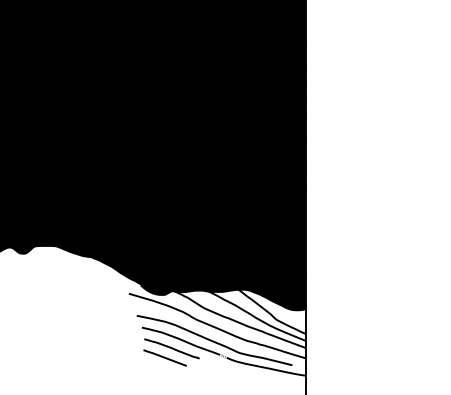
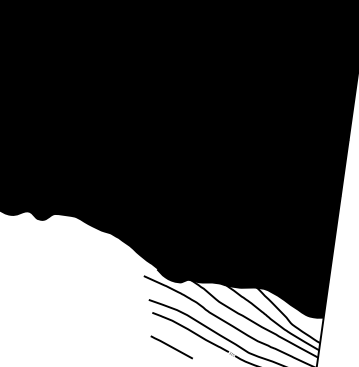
curve: (171, 348) -> (179, 338), removed

